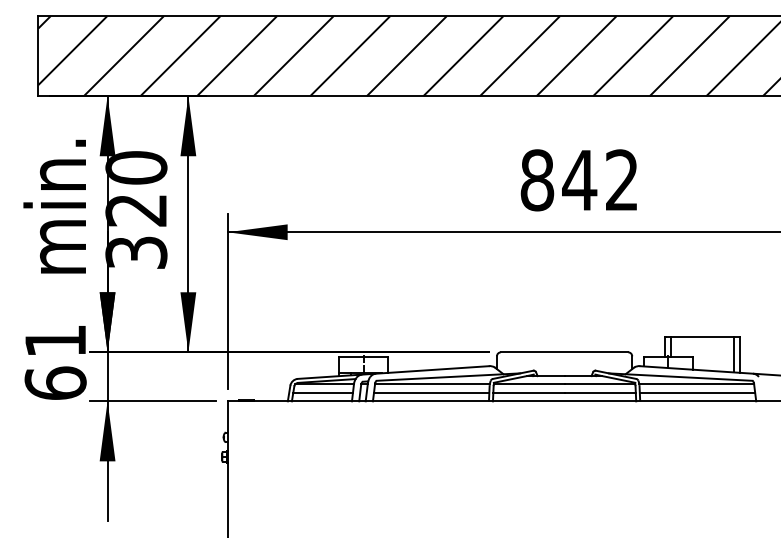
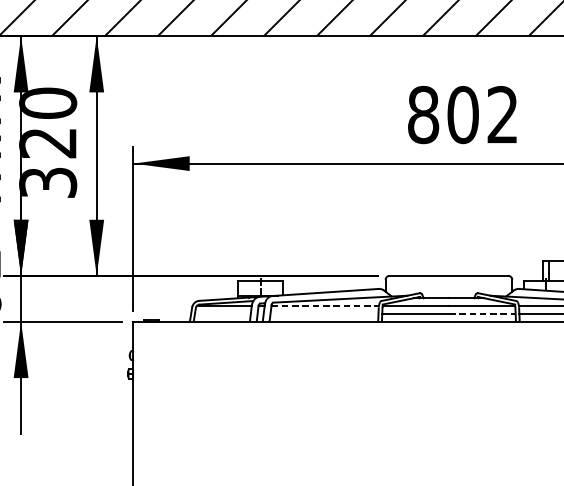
text: (579, 180) -> (462, 115), 842 -> 802
line: (432, 384) -> (325, 306), solid -> dashed
line: (322, 392) -> (222, 313), removed
line: (431, 392) -> (324, 313), removed
line: (600, 392) -> (482, 313), solid -> dashed

